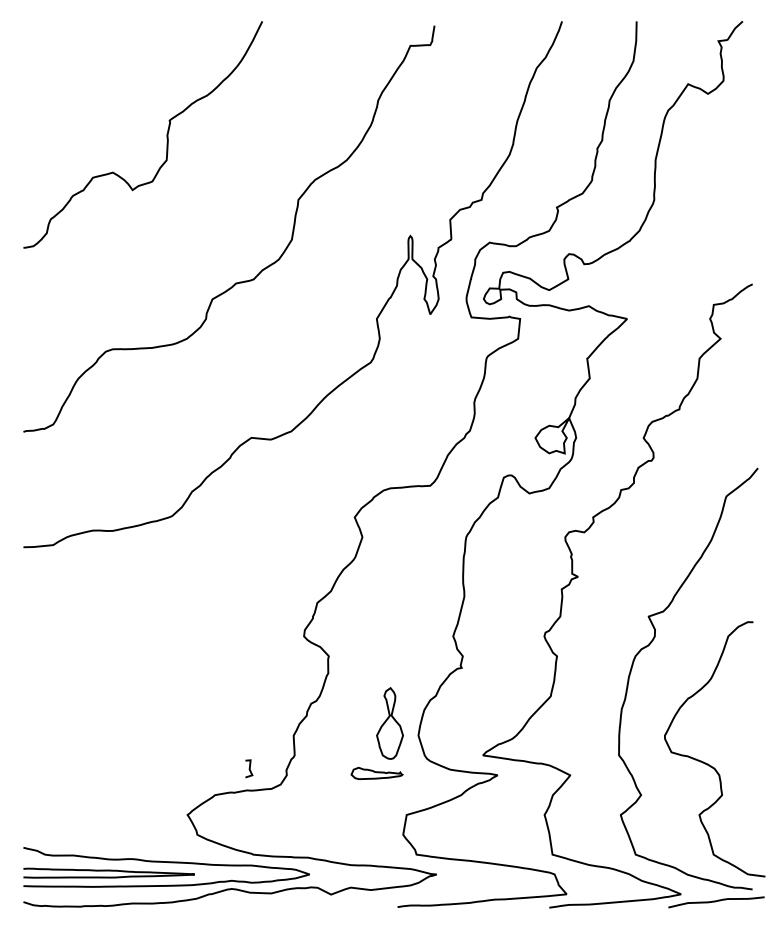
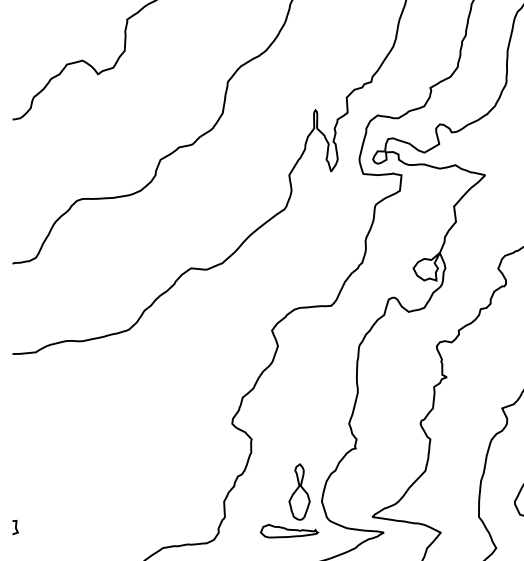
line: (249, 768) -> (15, 527), moved
part: (376, 773) -> (289, 531), size x1.43

